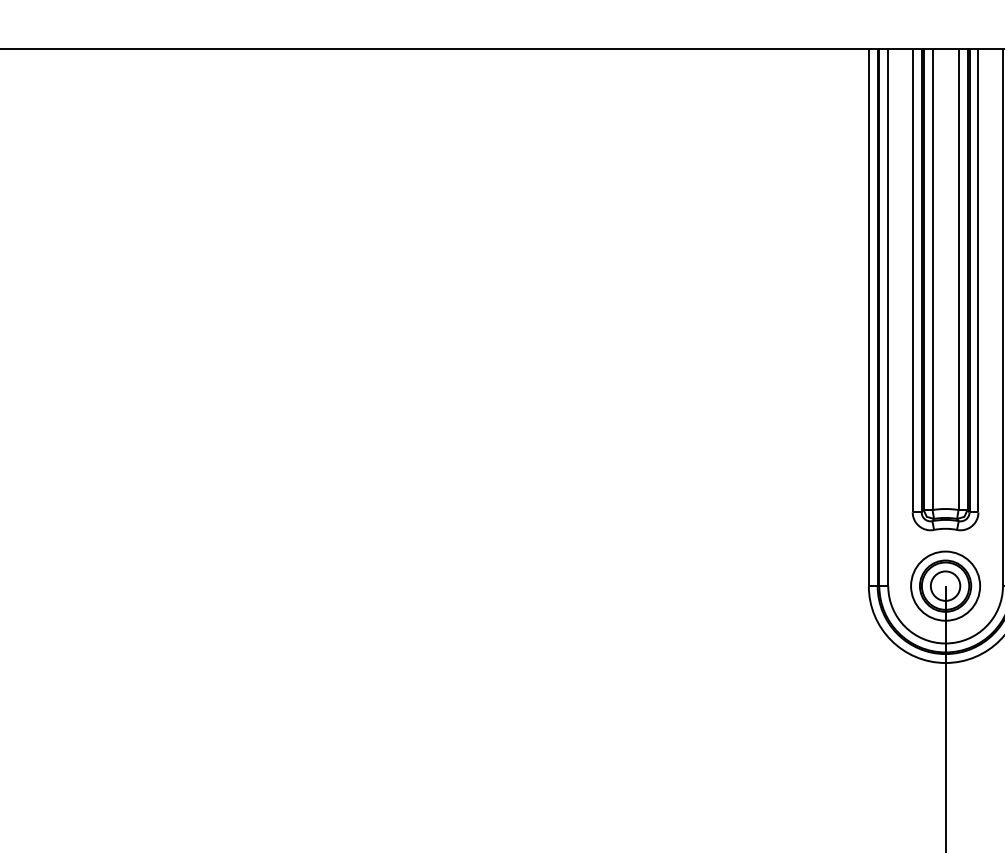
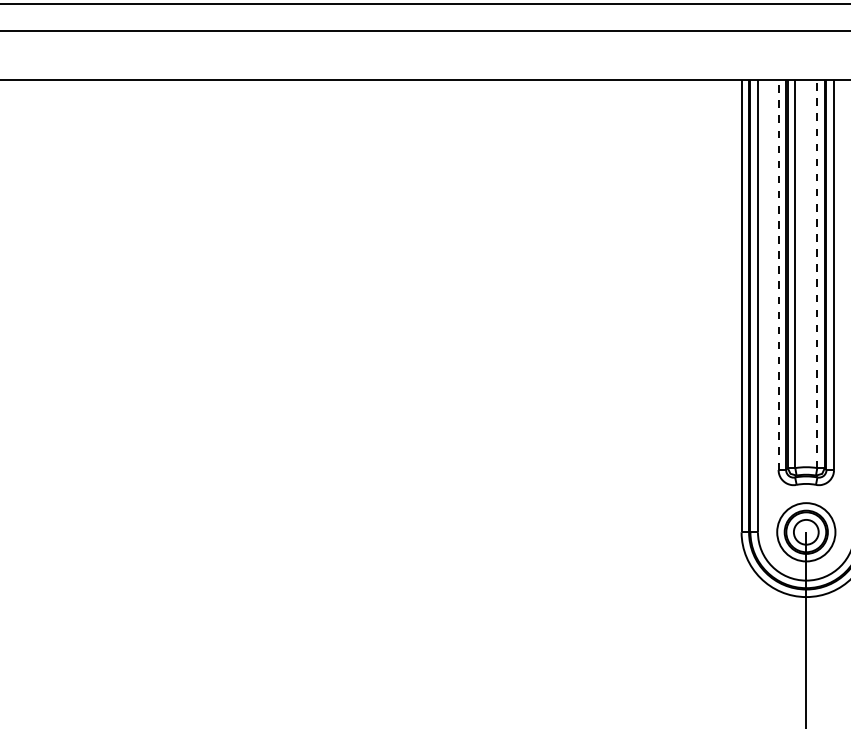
line: (958, 279) -> (817, 273), solid -> dashed
line: (912, 280) -> (778, 274), solid -> dashed

